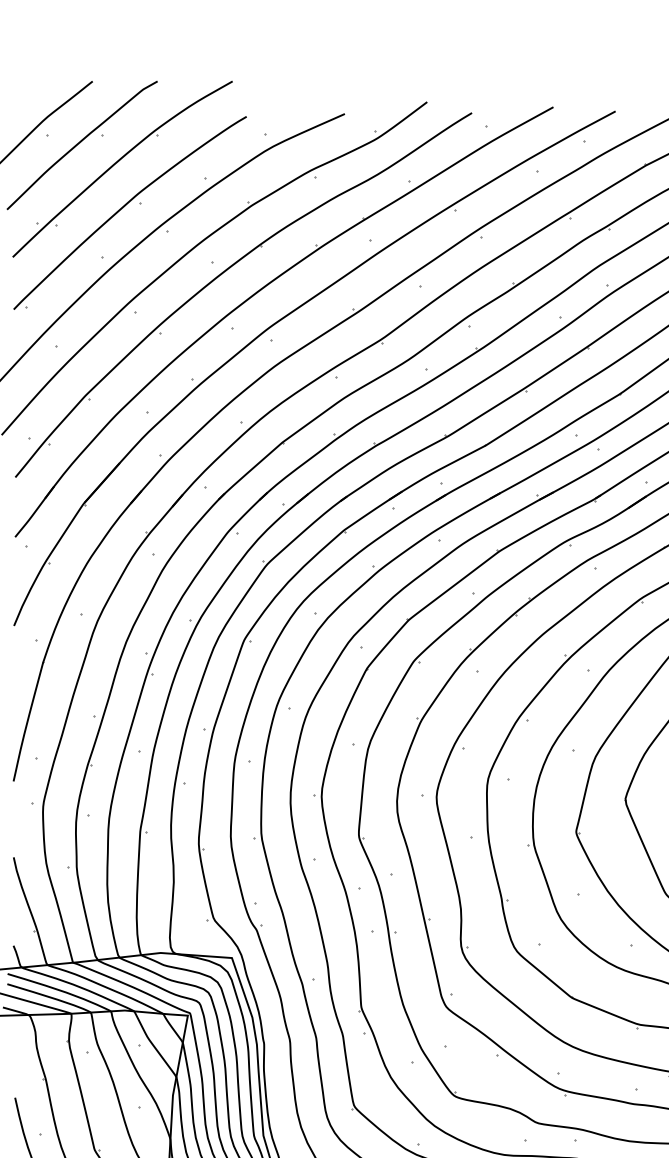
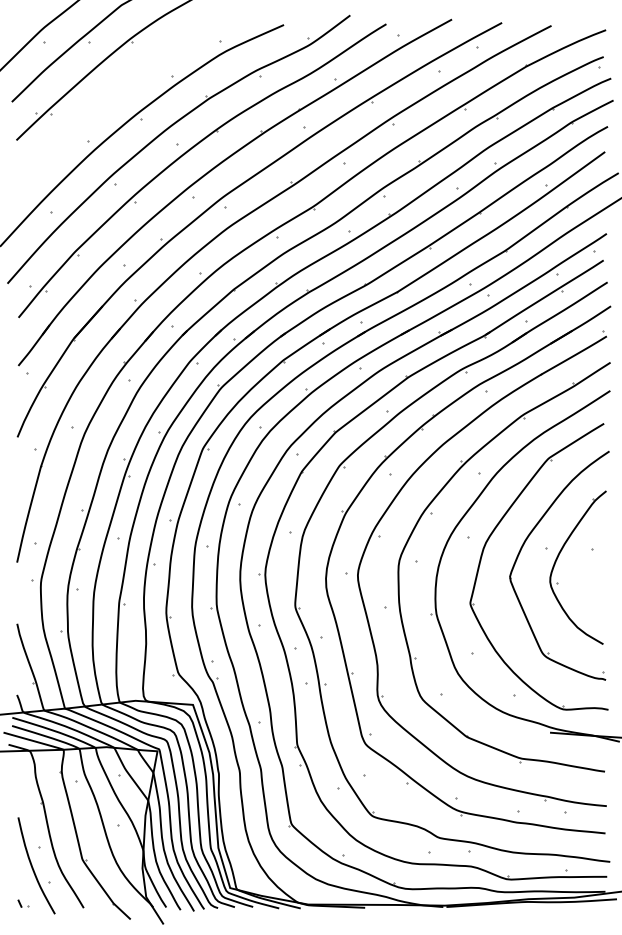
part: (129, 212) -> (110, 104), removed

